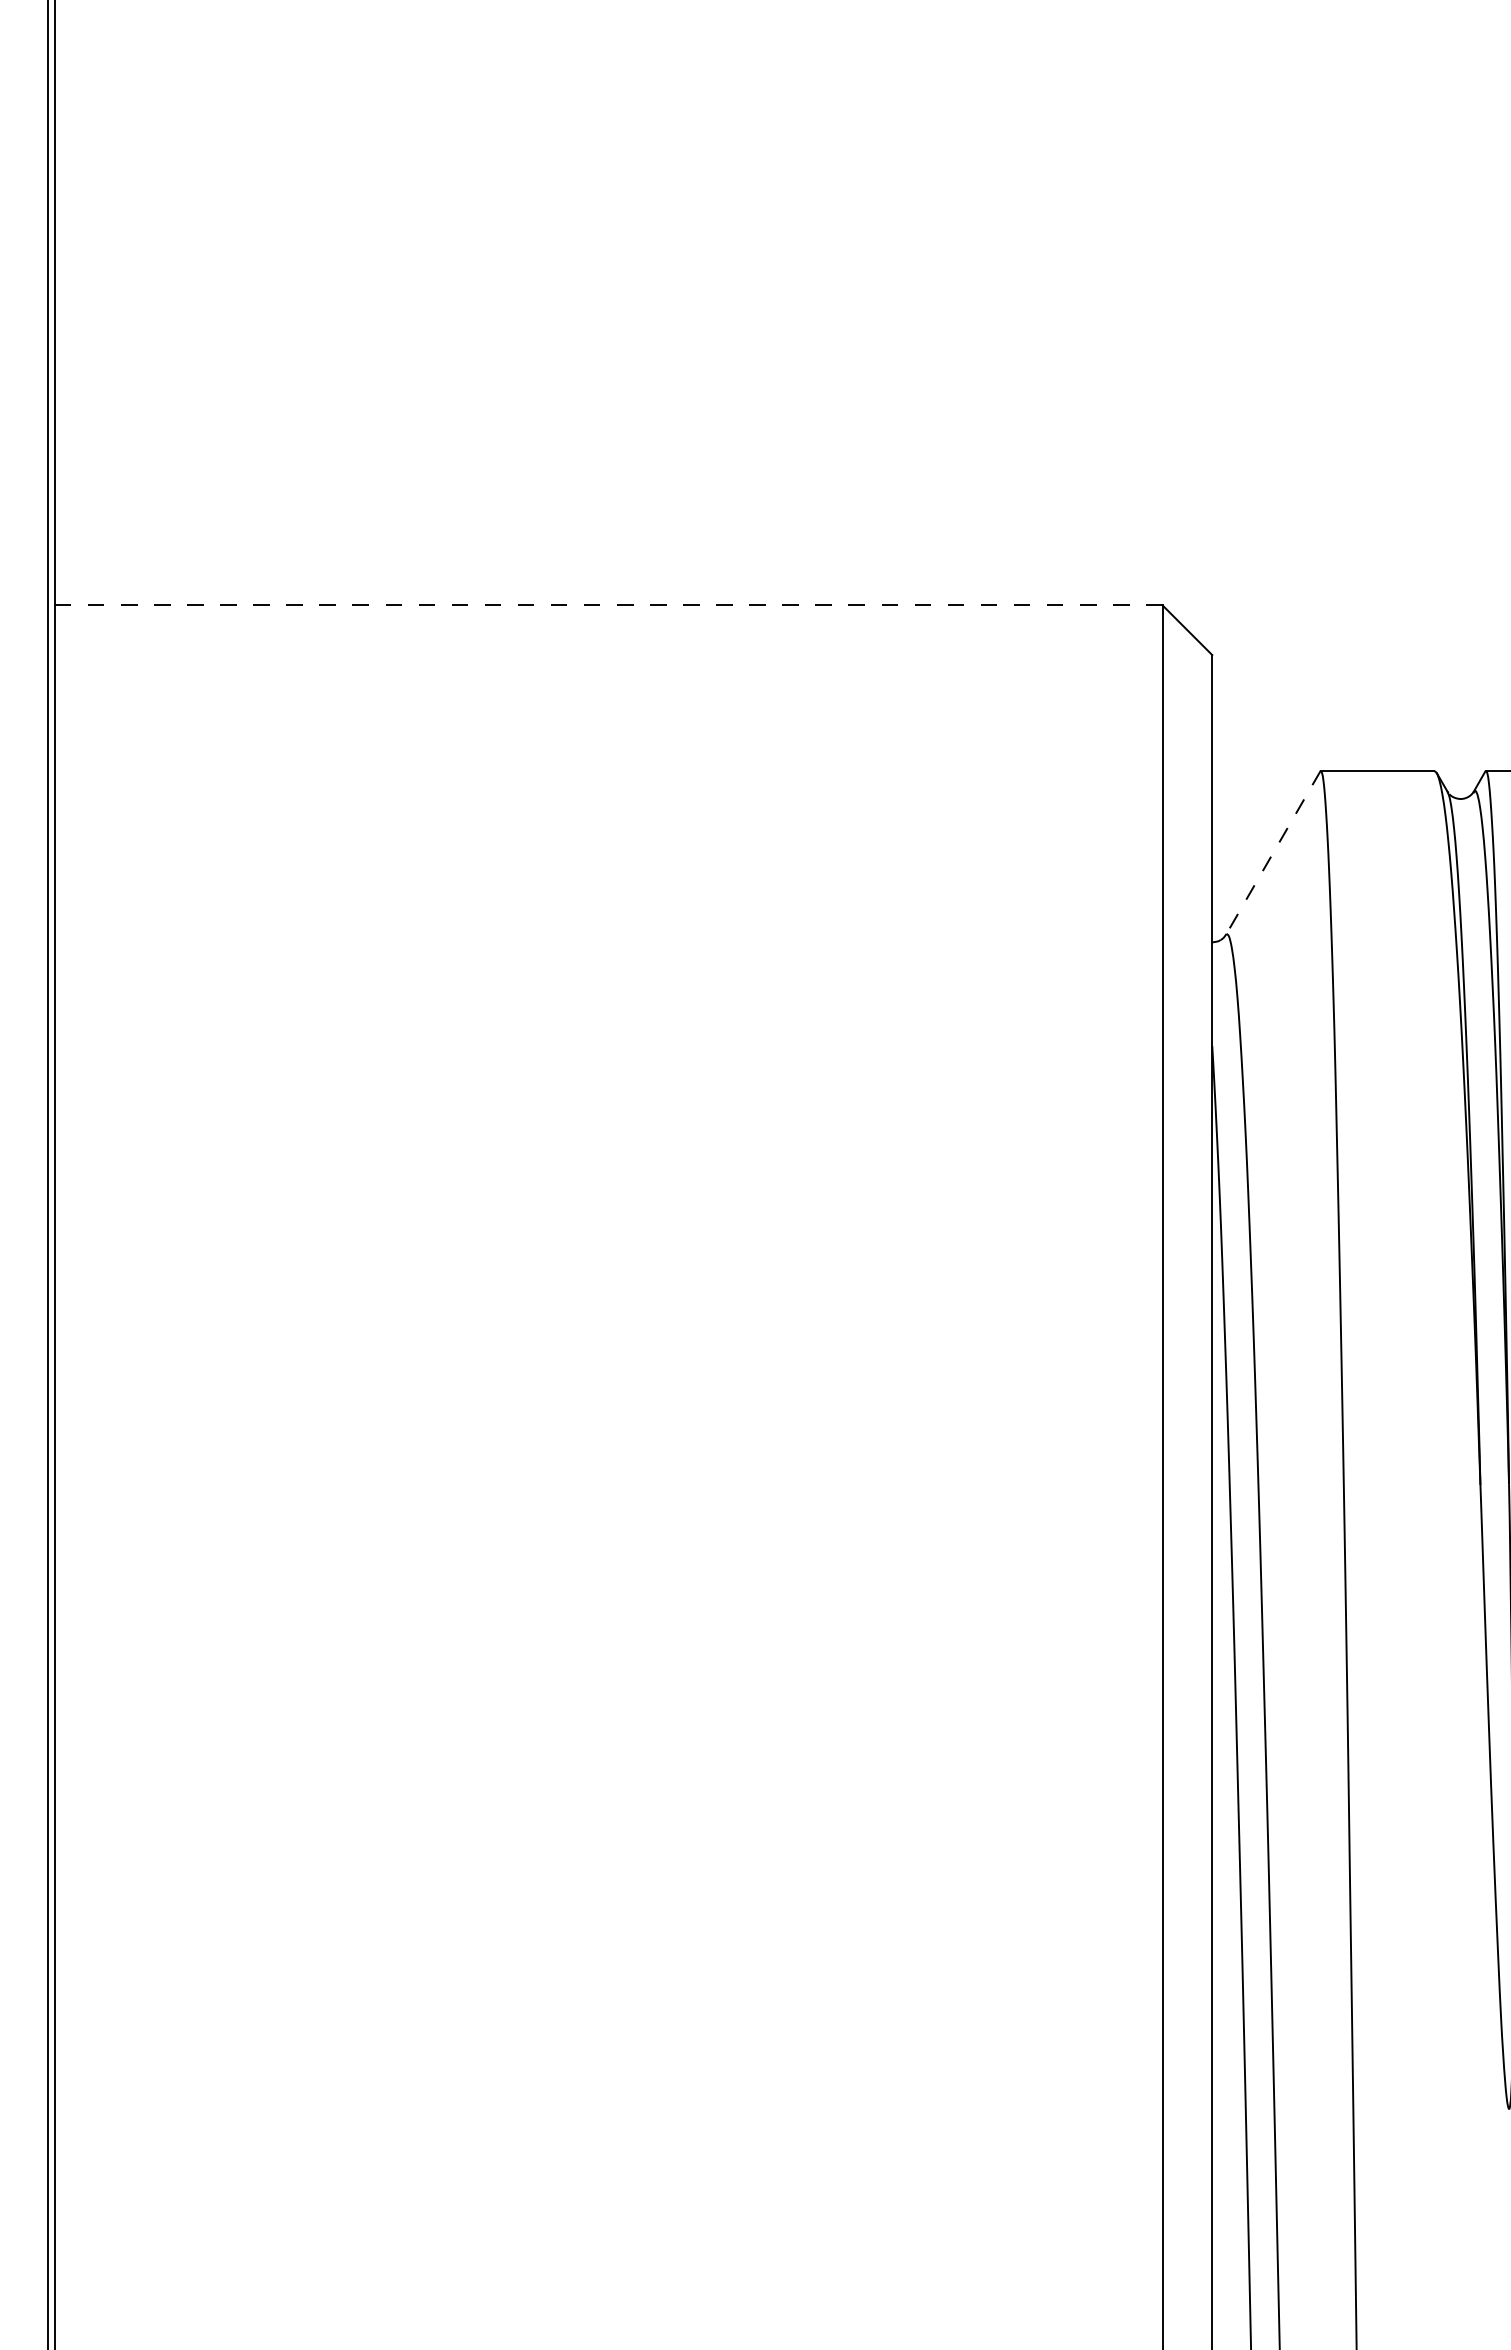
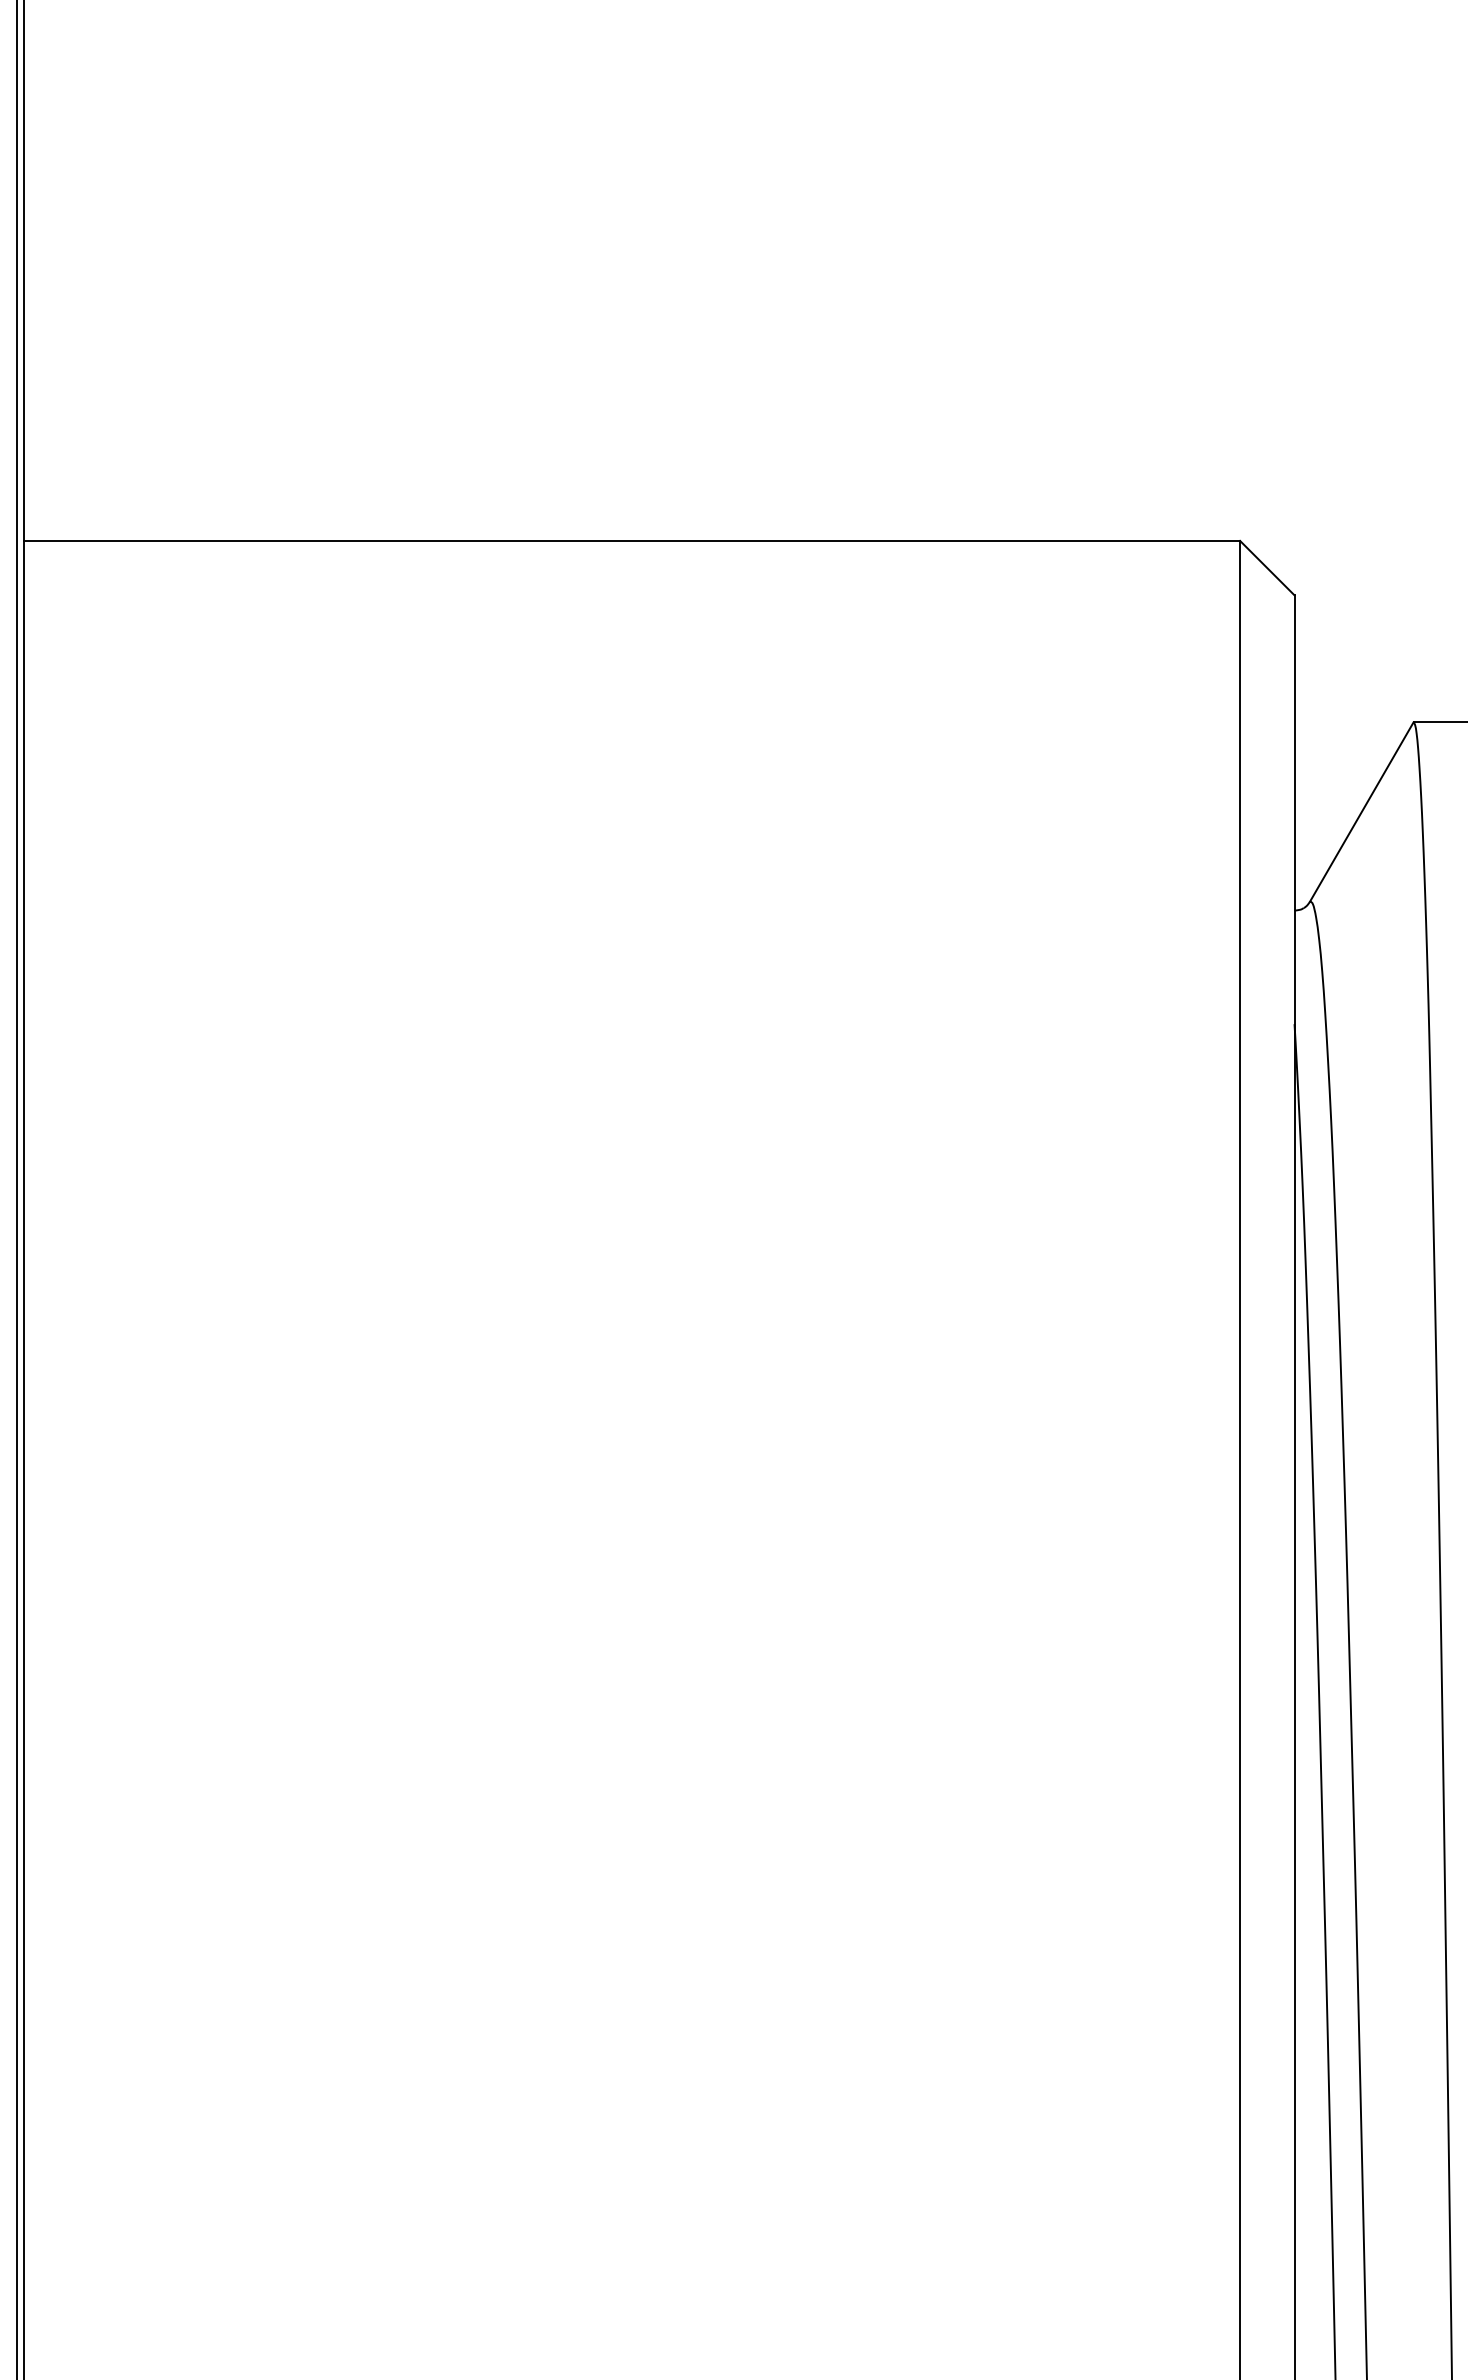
line: (608, 605) -> (631, 540), dashed -> solid
line: (1273, 852) -> (1361, 812), dashed -> solid

